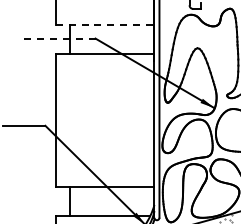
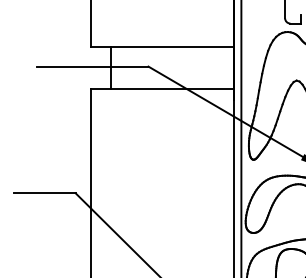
line: (105, 24) -> (162, 46), dashed -> solid
line: (56, 38) -> (91, 66), dashed -> solid

